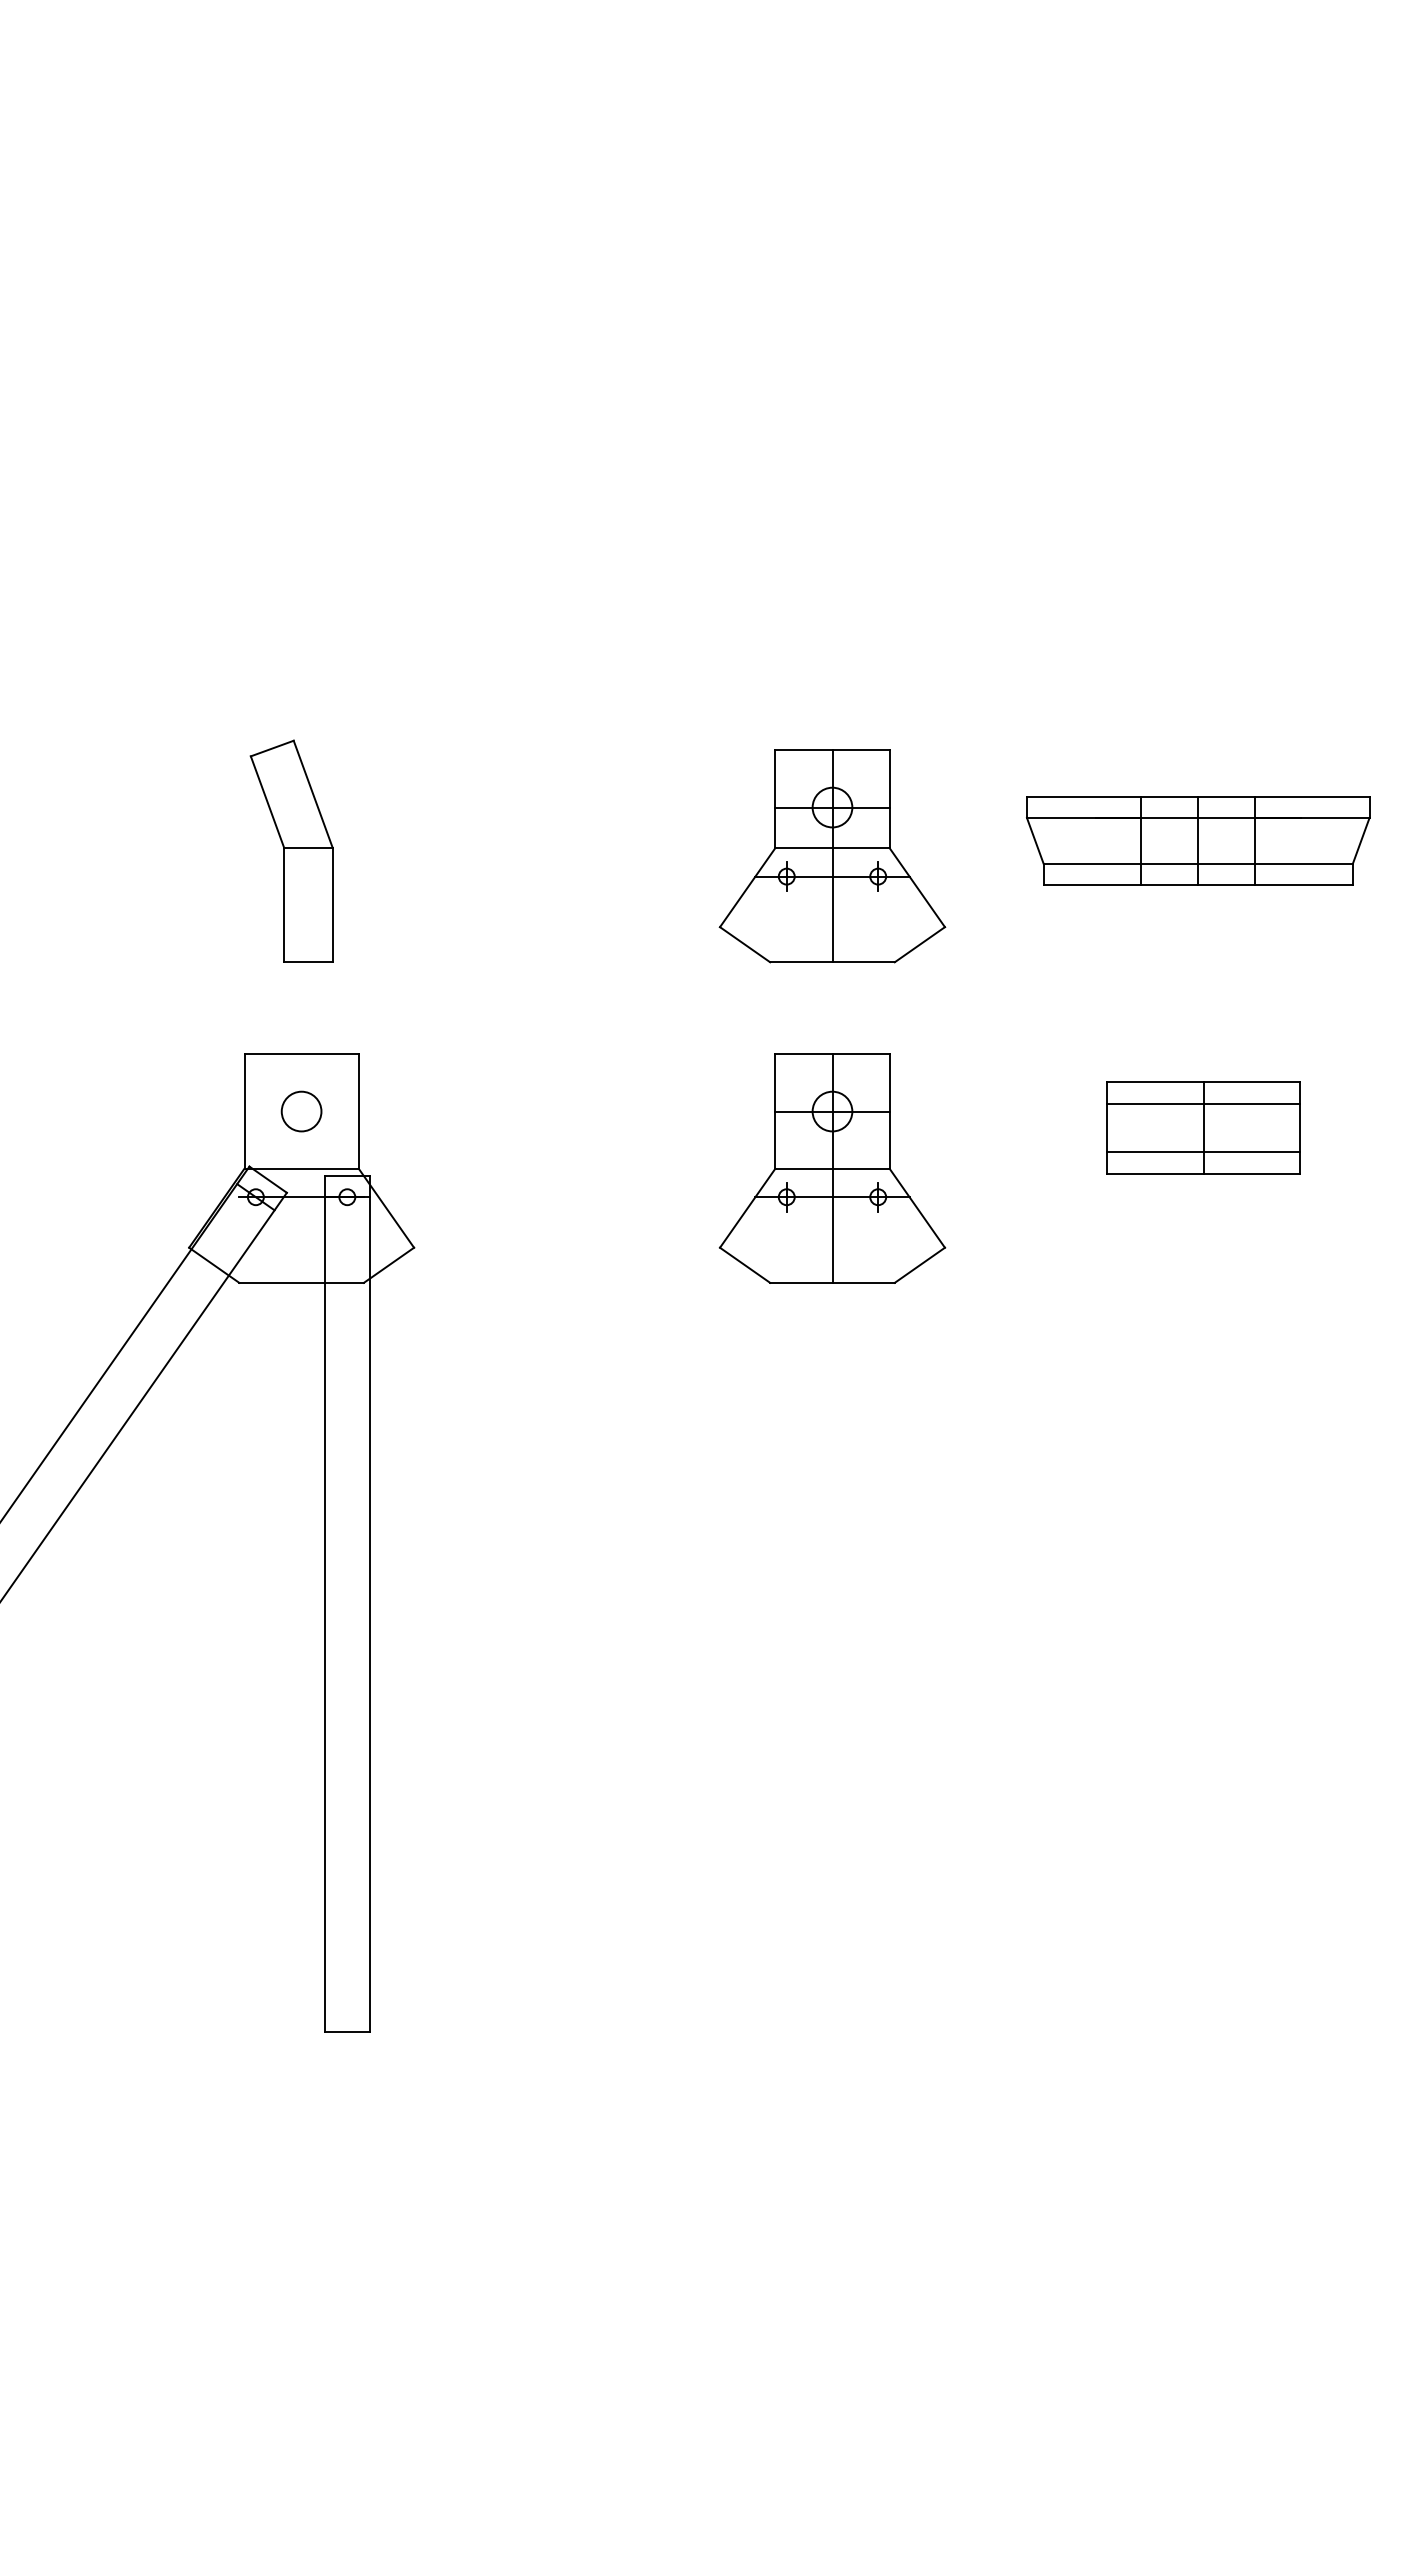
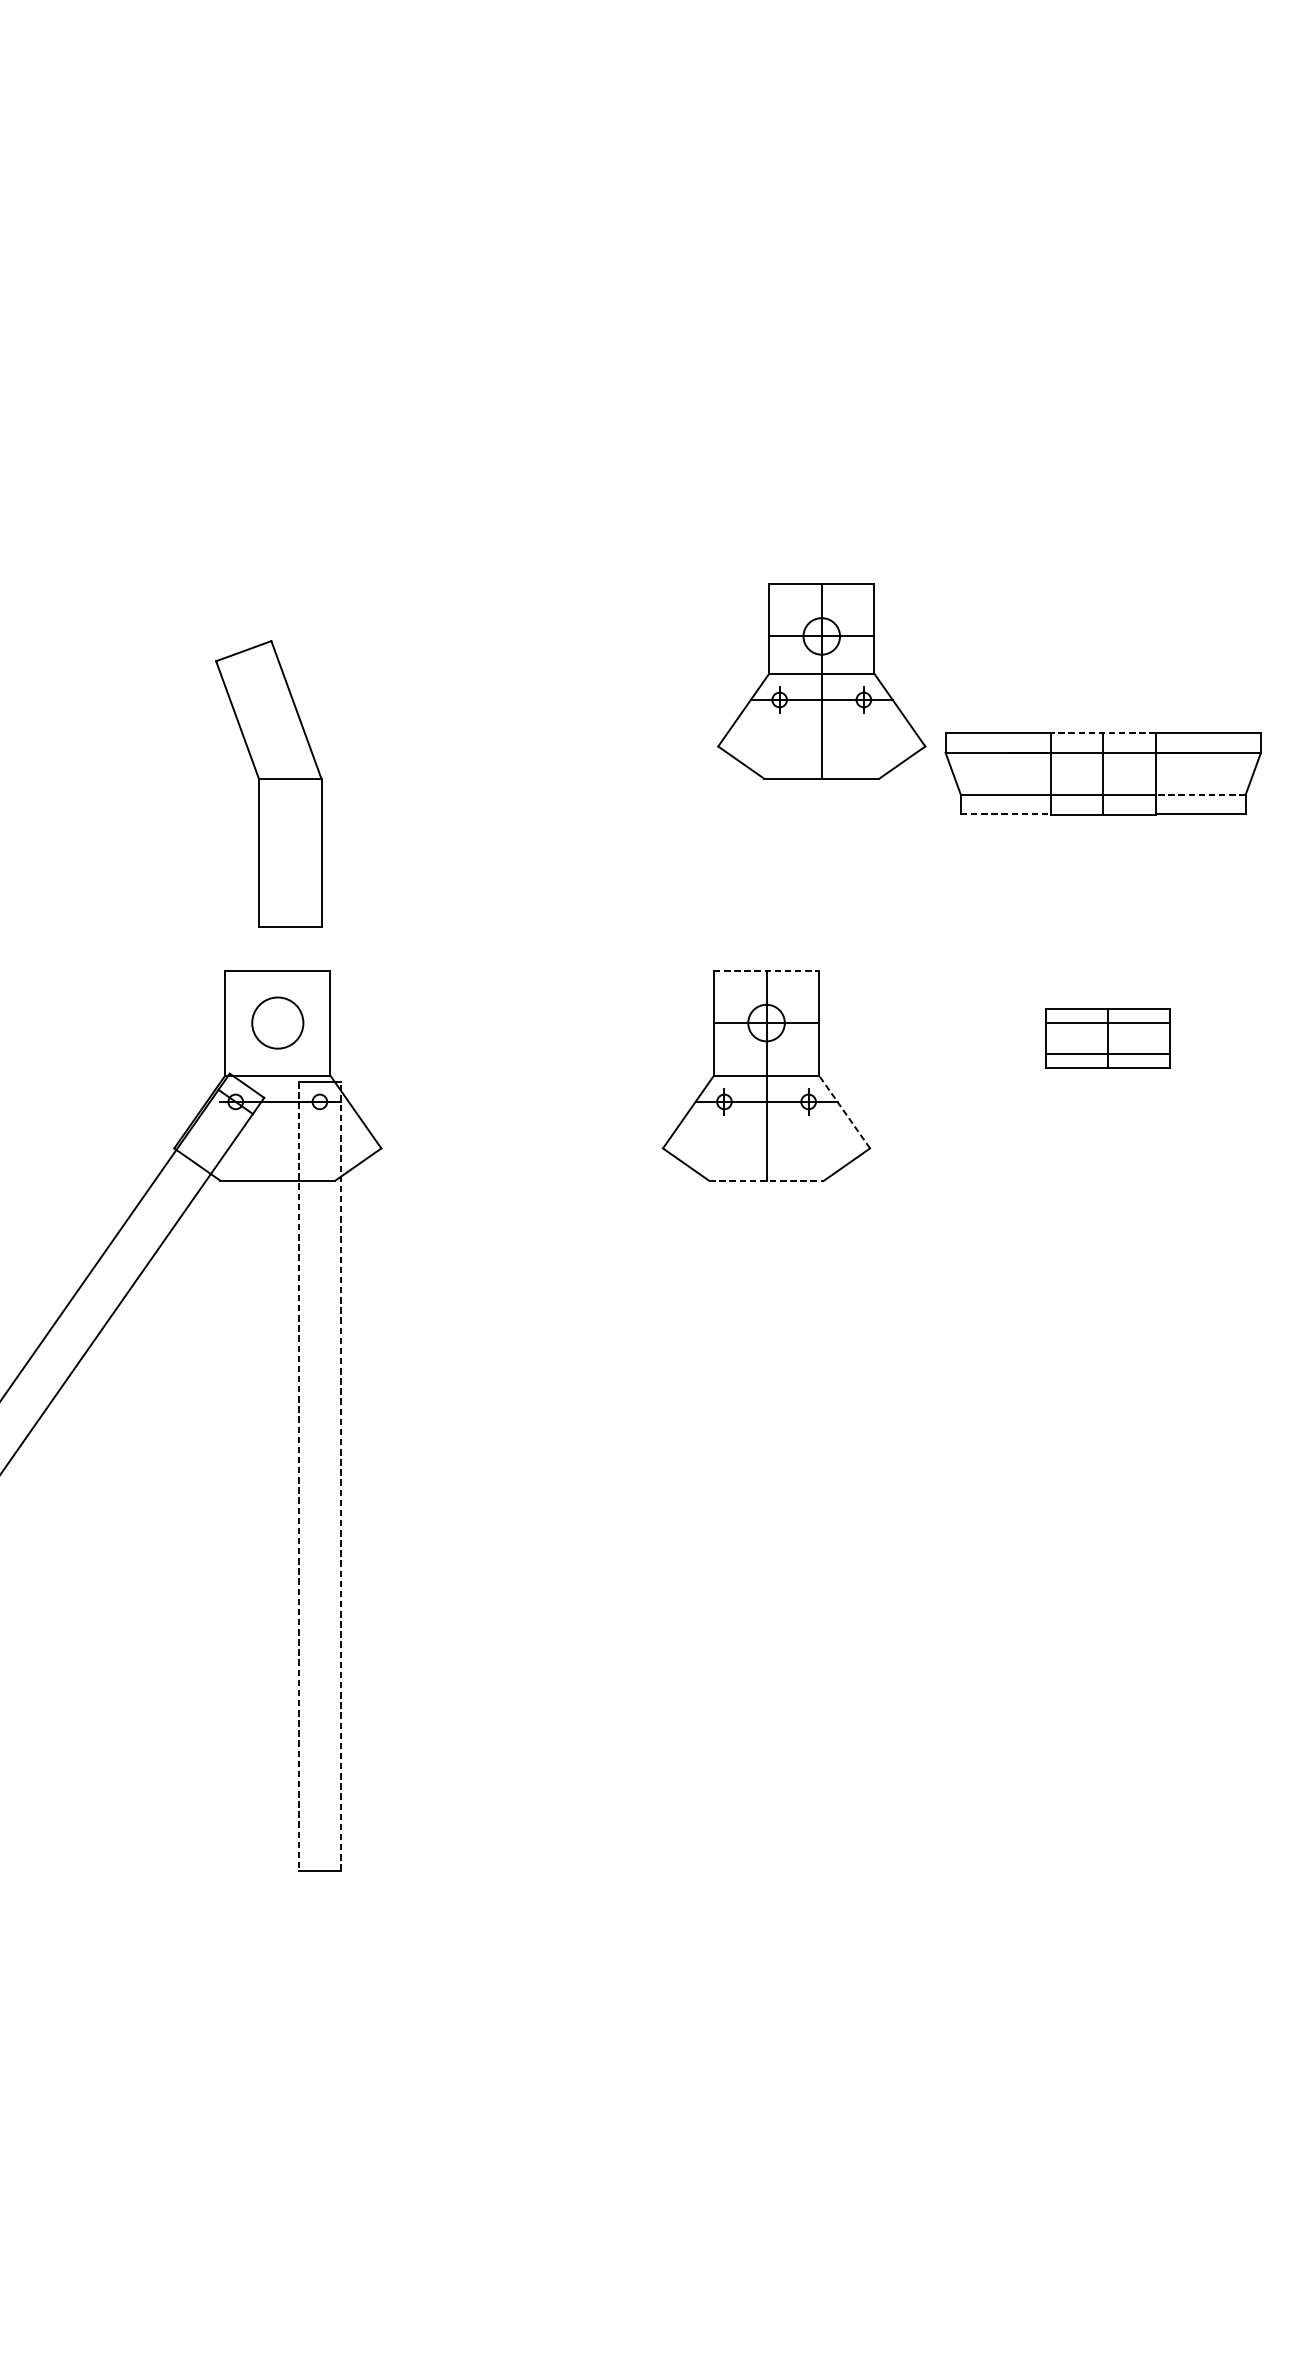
line: (1197, 796) -> (1102, 733), solid -> dashed
part: (291, 850) -> (268, 782), size x1.4
part: (832, 856) -> (821, 681), moved
line: (1304, 863) -> (1201, 794), solid -> dashed
line: (1092, 884) -> (1005, 814), solid -> dashed
line: (832, 1054) -> (766, 970), solid -> dashed
circle: (301, 1111) -> (277, 1023), size x1.4
part: (1203, 1127) -> (1108, 1037), size x0.7
line: (916, 1207) -> (843, 1111), solid -> dashed
line: (832, 1282) -> (766, 1180), solid -> dashed
line: (370, 1603) -> (341, 1475), solid -> dashed
line: (324, 1604) -> (298, 1476), solid -> dashed

